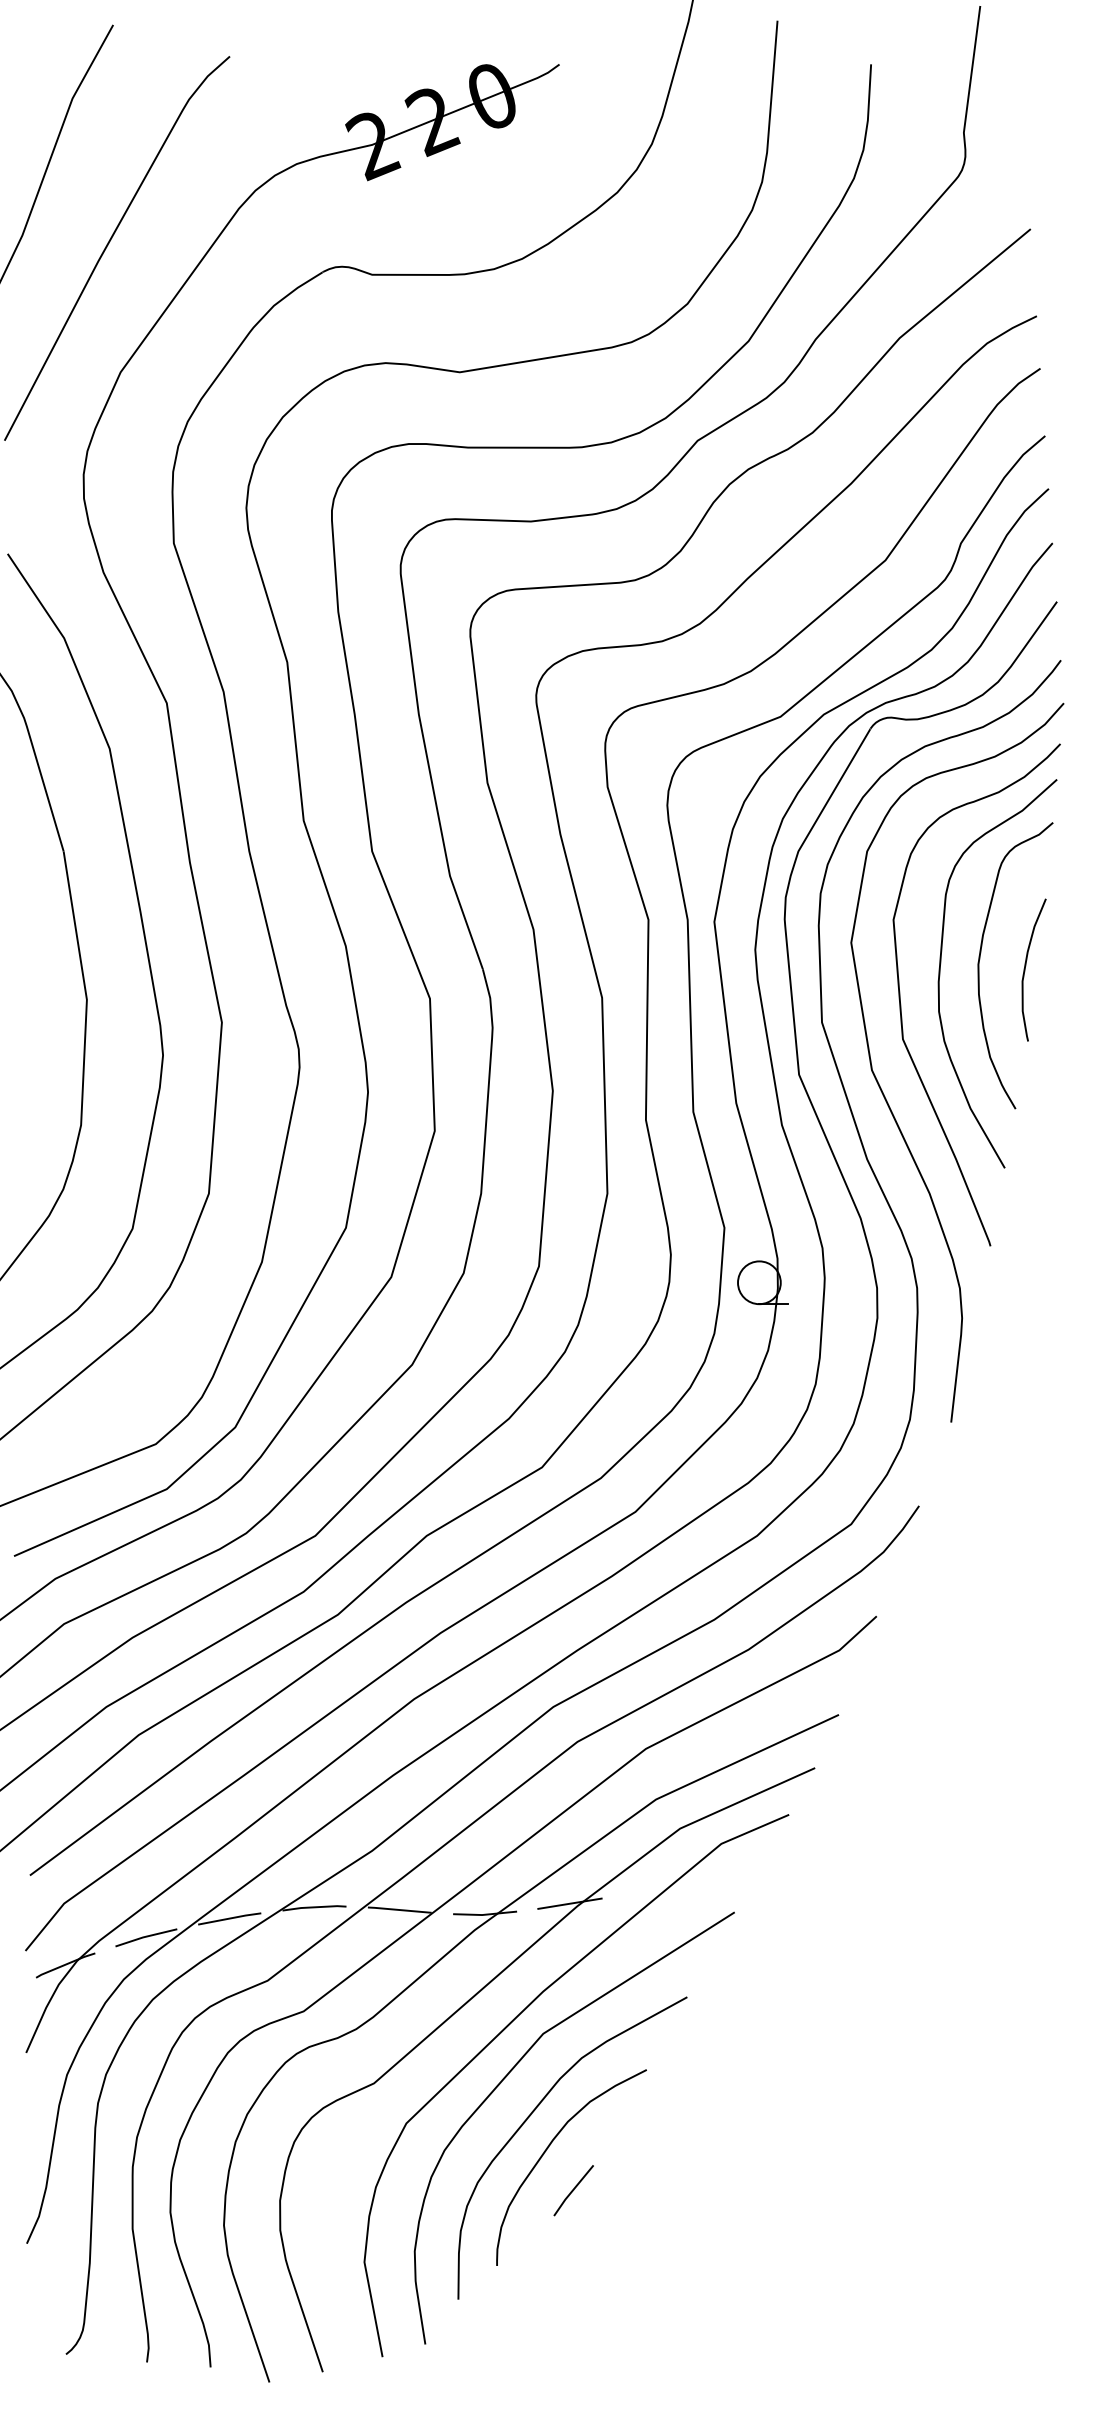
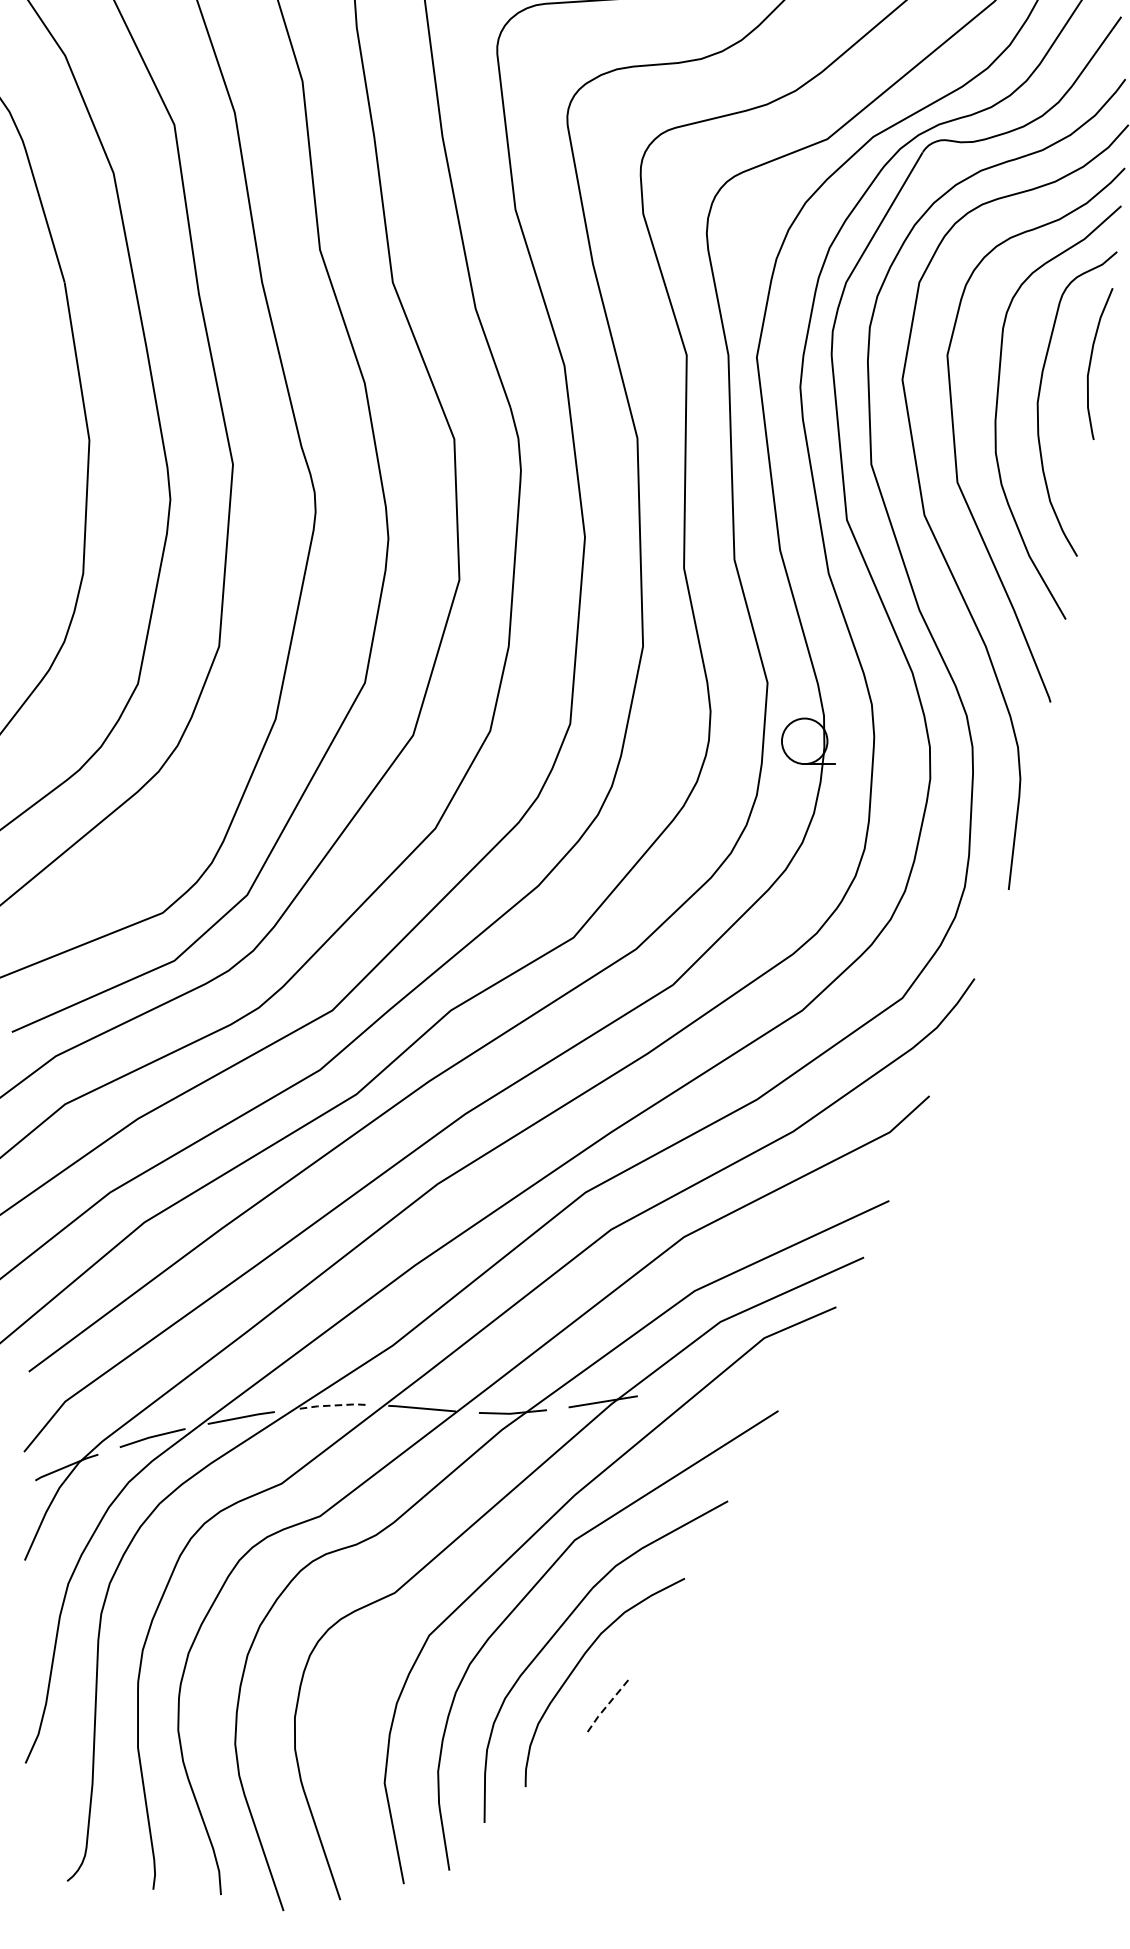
curve: (1026, 966) -> (1092, 360), moved
line: (314, 1907) -> (331, 1405), solid -> dashed
line: (572, 2190) -> (605, 1706), solid -> dashed

